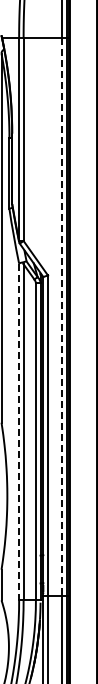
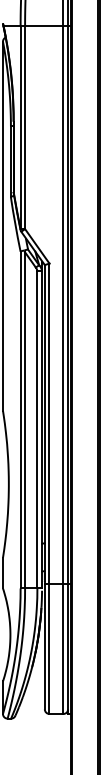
line: (62, 316) -> (63, 304), dashed -> solid
line: (19, 432) -> (20, 420), dashed -> solid

